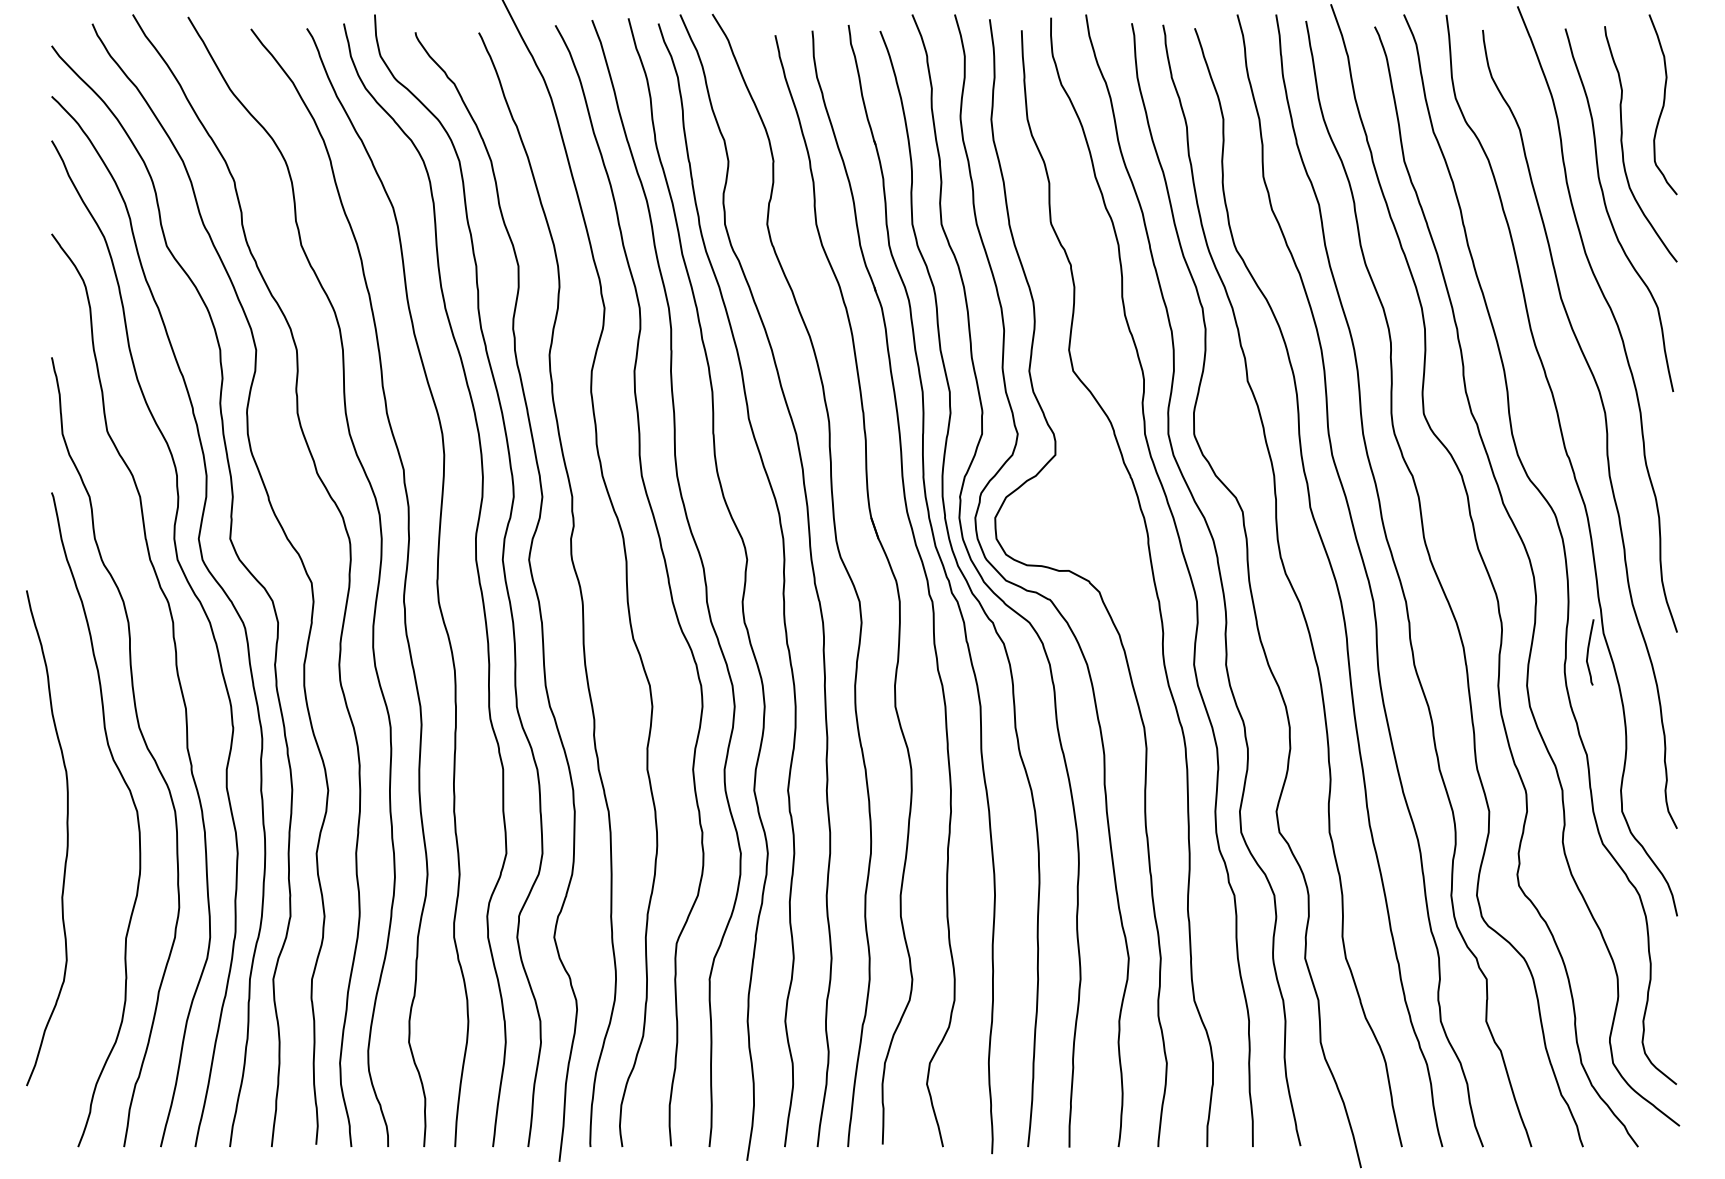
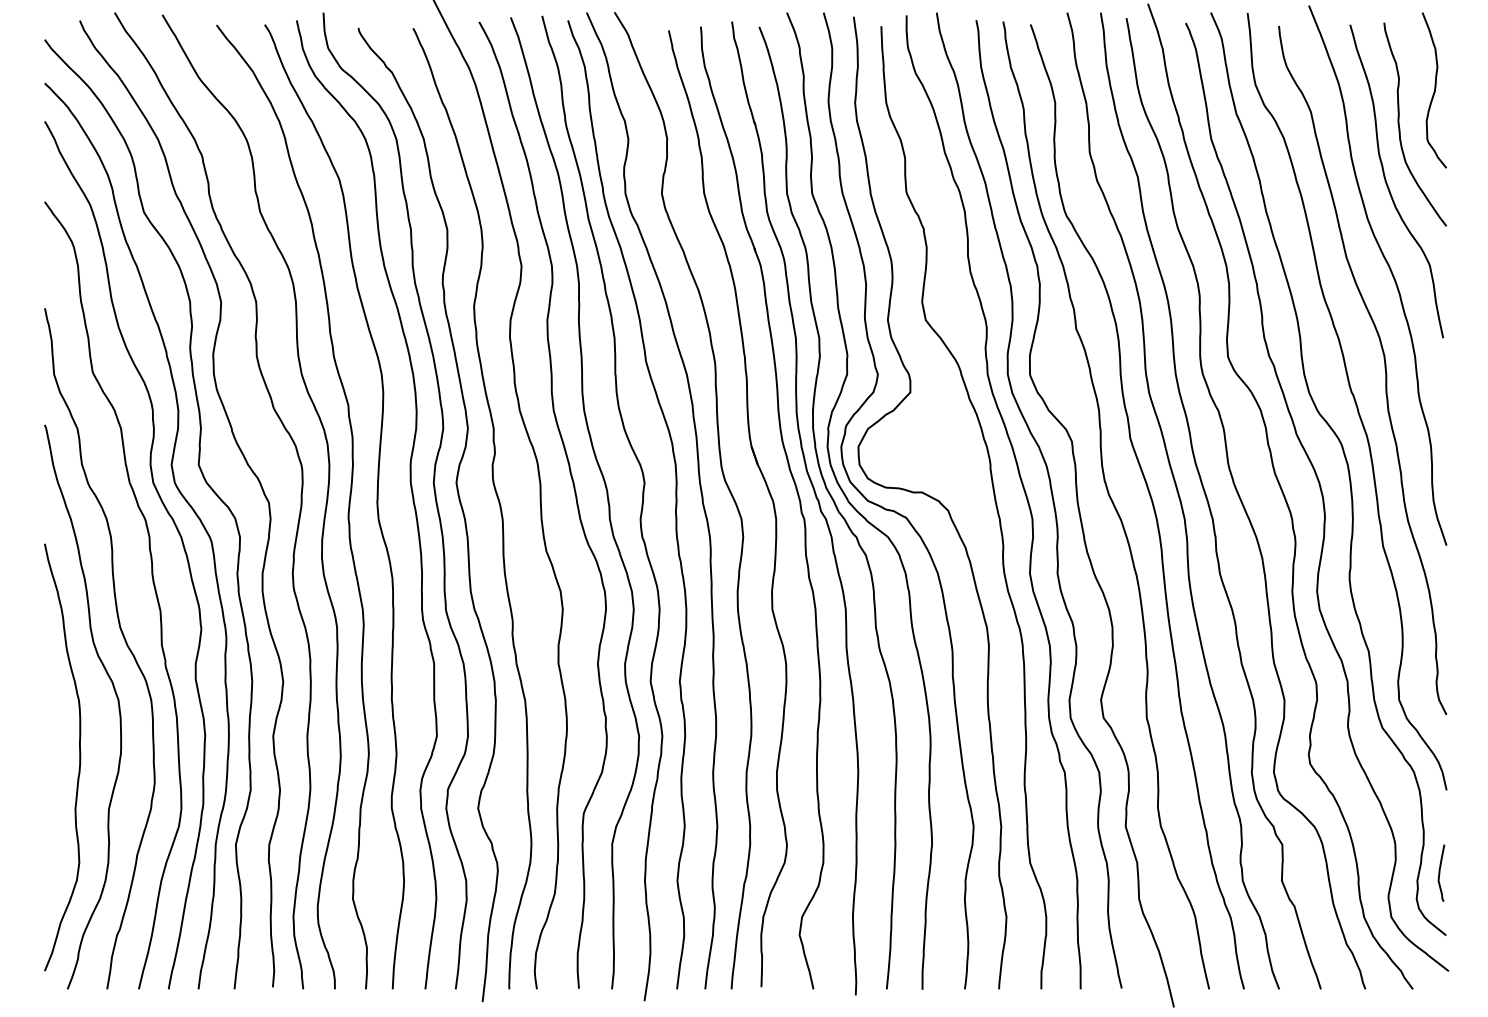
curve: (1588, 652) -> (1439, 873), moved
curve: (66, 838) -> (79, 757), moved

